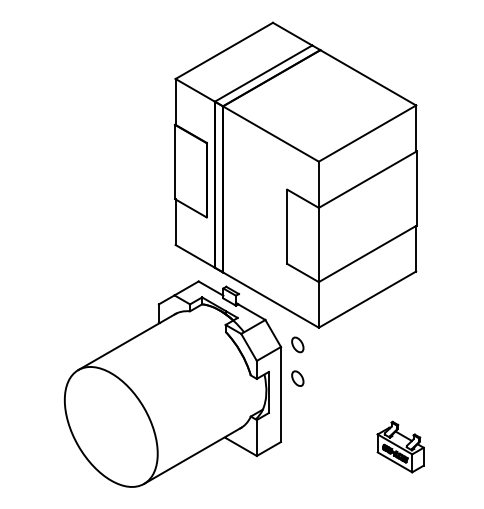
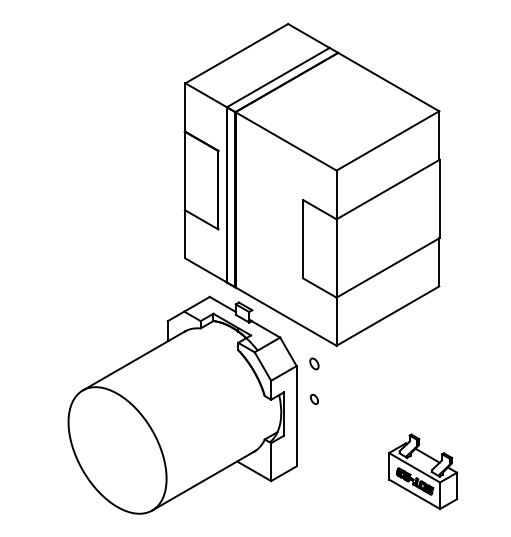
part: (297, 344) -> (314, 363), size x0.7
part: (297, 378) -> (314, 399), size x0.6
part: (400, 446) -> (422, 471), size x1.4

